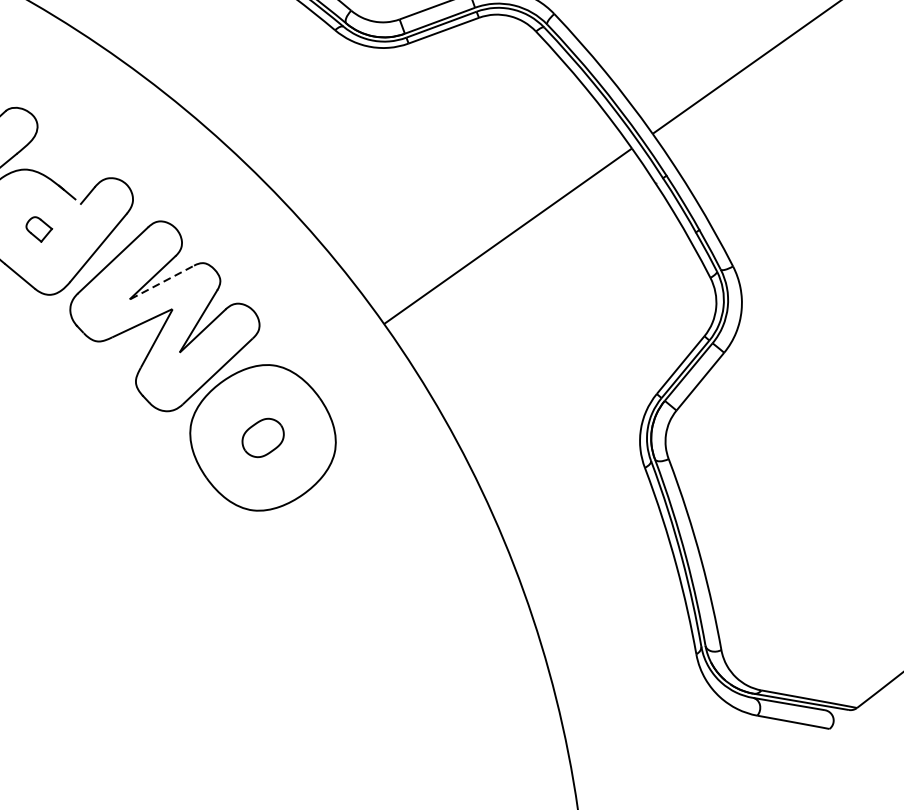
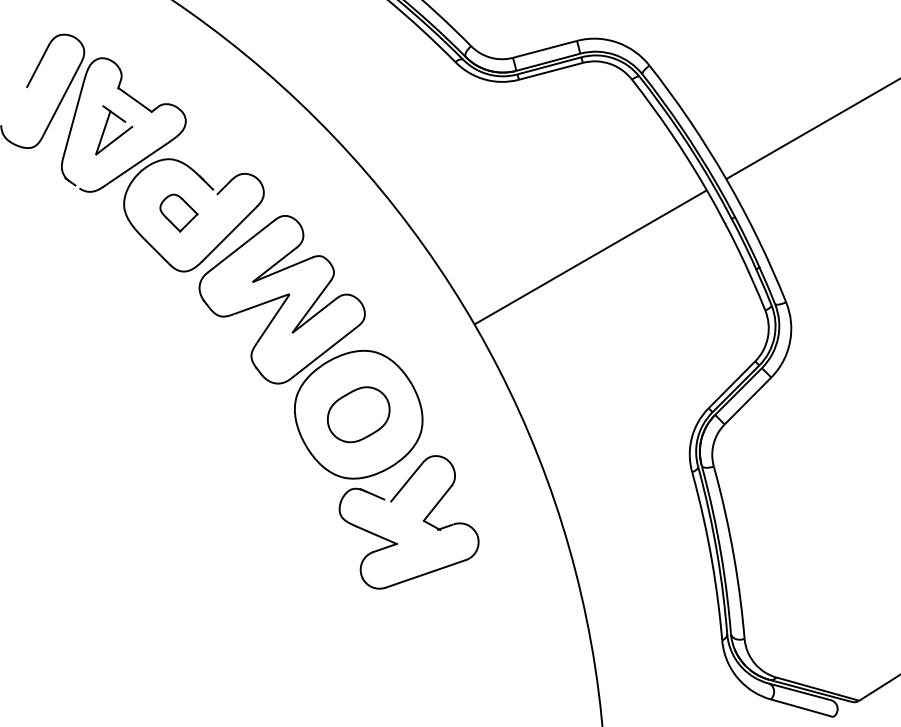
part: (38, 228) -> (178, 212), size x1.67
line: (161, 282) -> (282, 269), dashed -> solid
part: (262, 437) -> (358, 414), size x1.67
part: (346, 551) -> (422, 521), added

